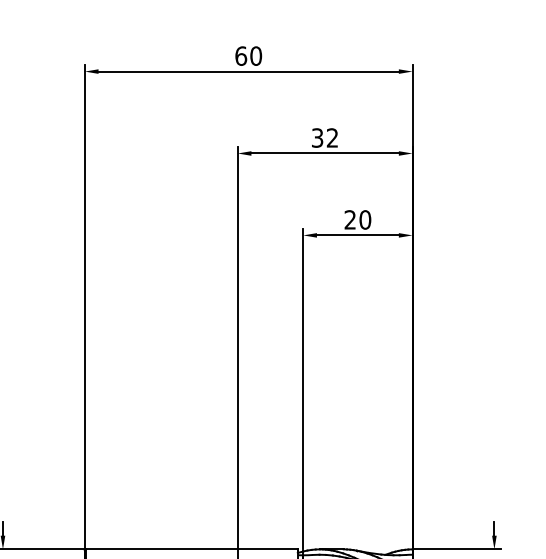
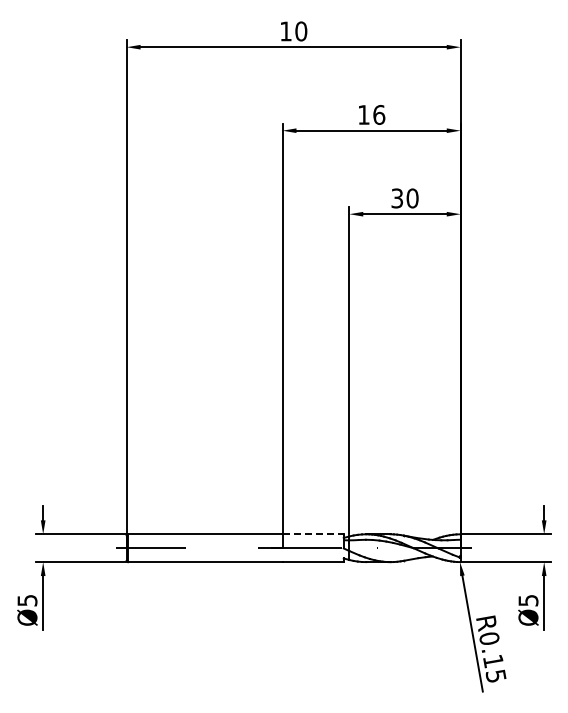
text: (241, 56) -> (286, 31), 60 -> 10
text: (325, 137) -> (371, 114), 32 -> 16
text: (349, 219) -> (396, 198), 20 -> 30
line: (268, 549) -> (313, 534), solid -> dashed

